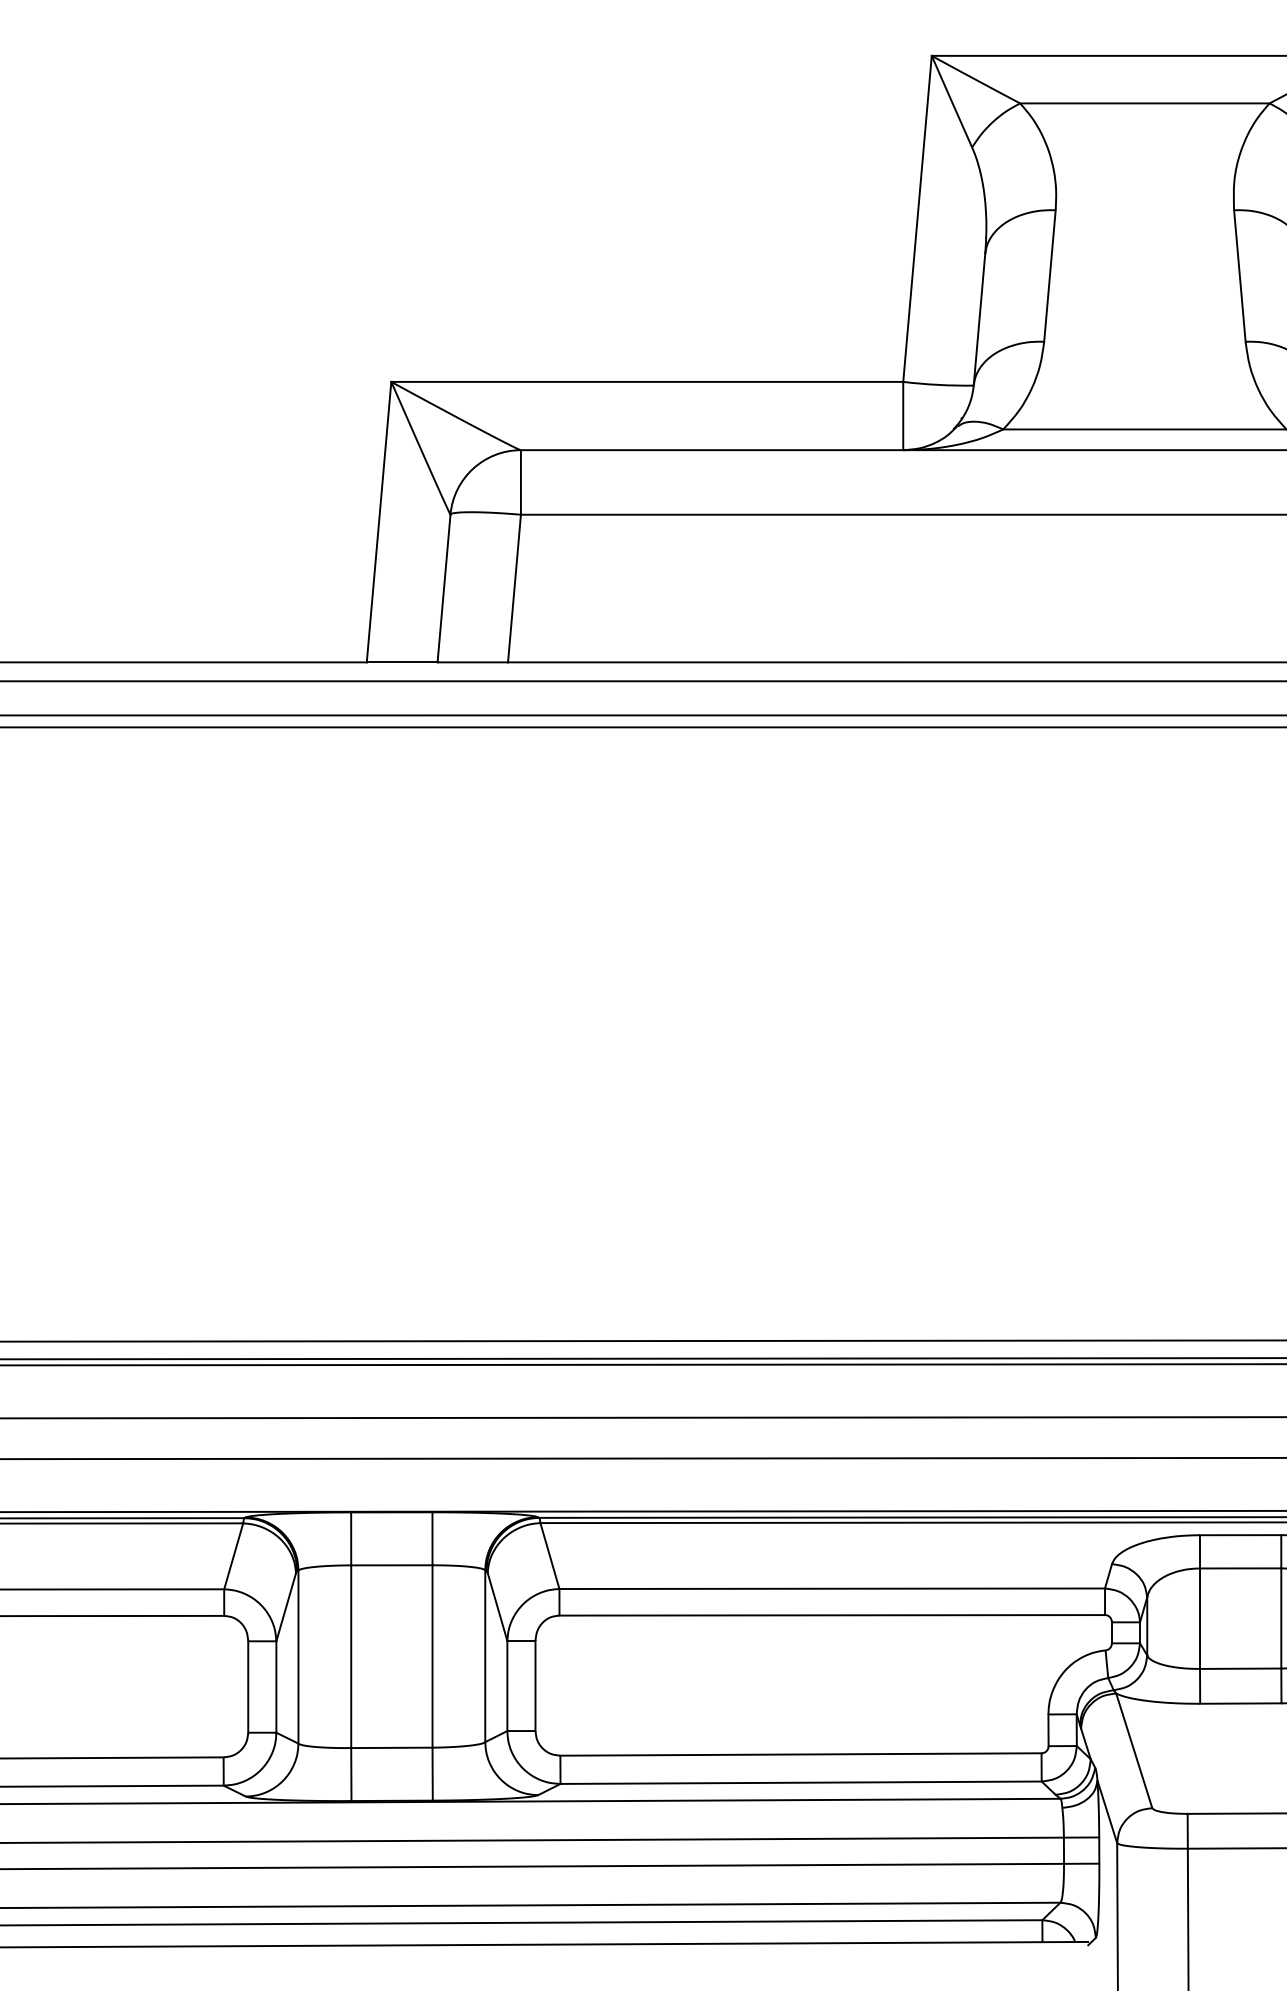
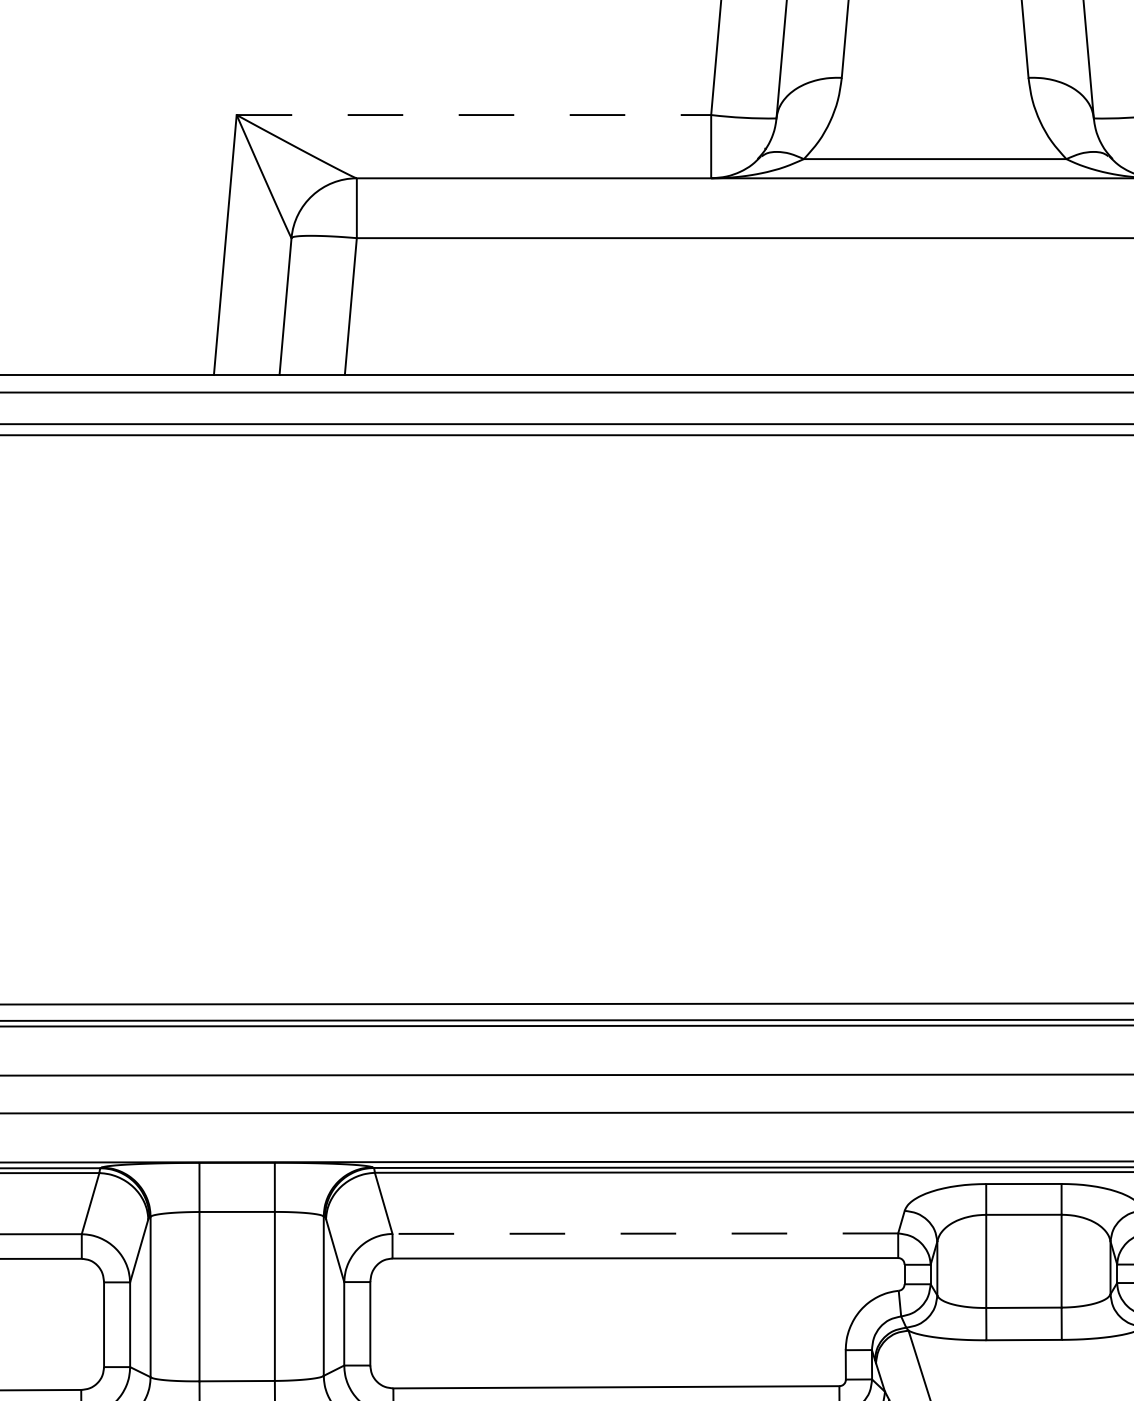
line: (647, 381) -> (474, 114), solid -> dashed
line: (832, 1588) -> (645, 1233), solid -> dashed

